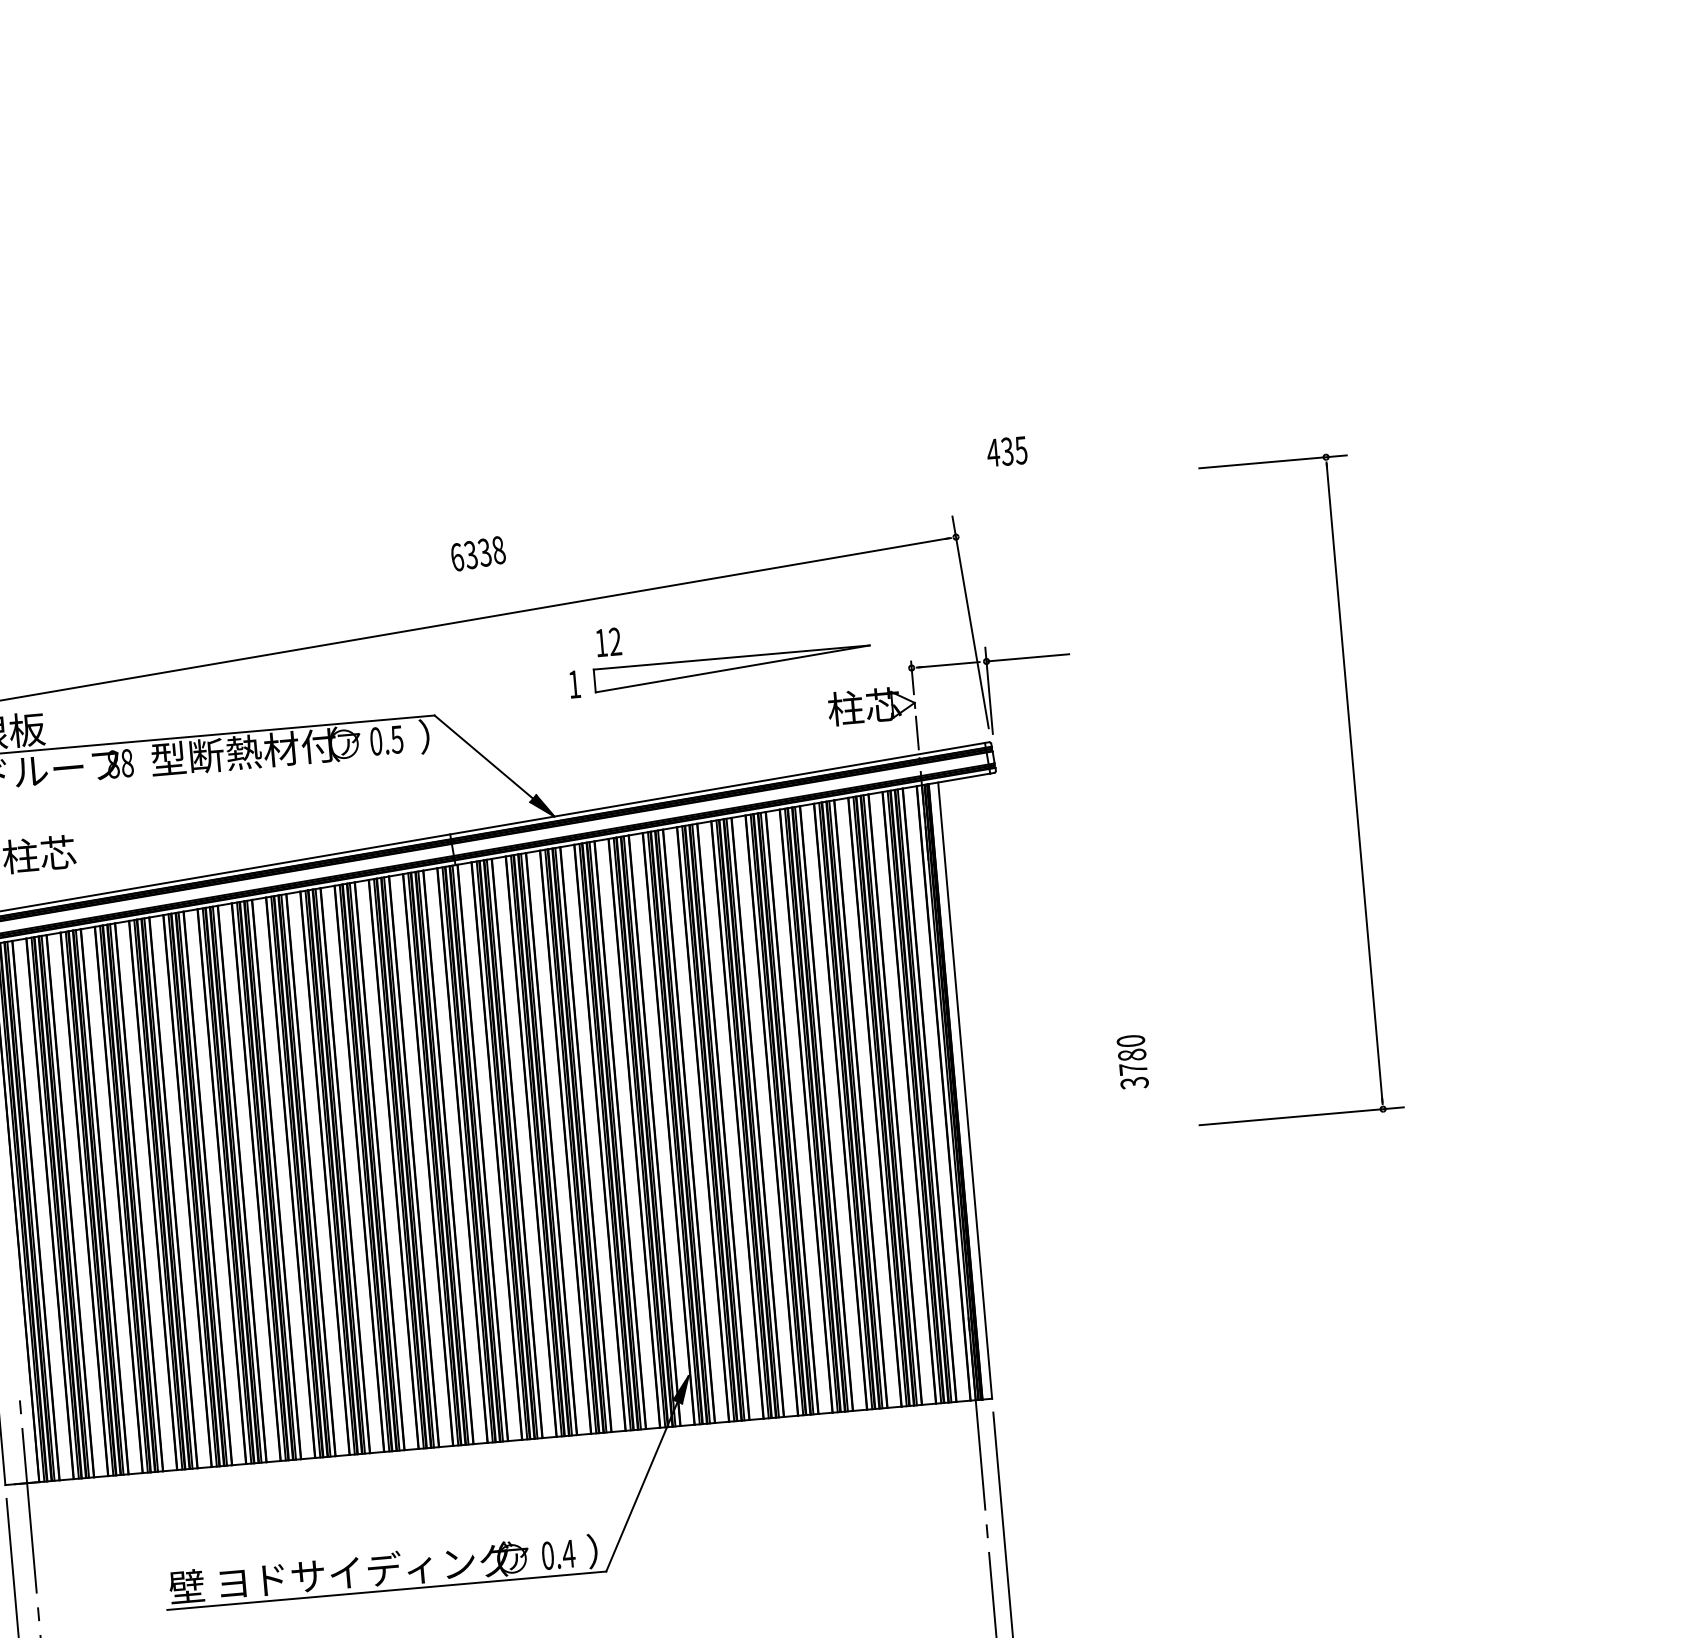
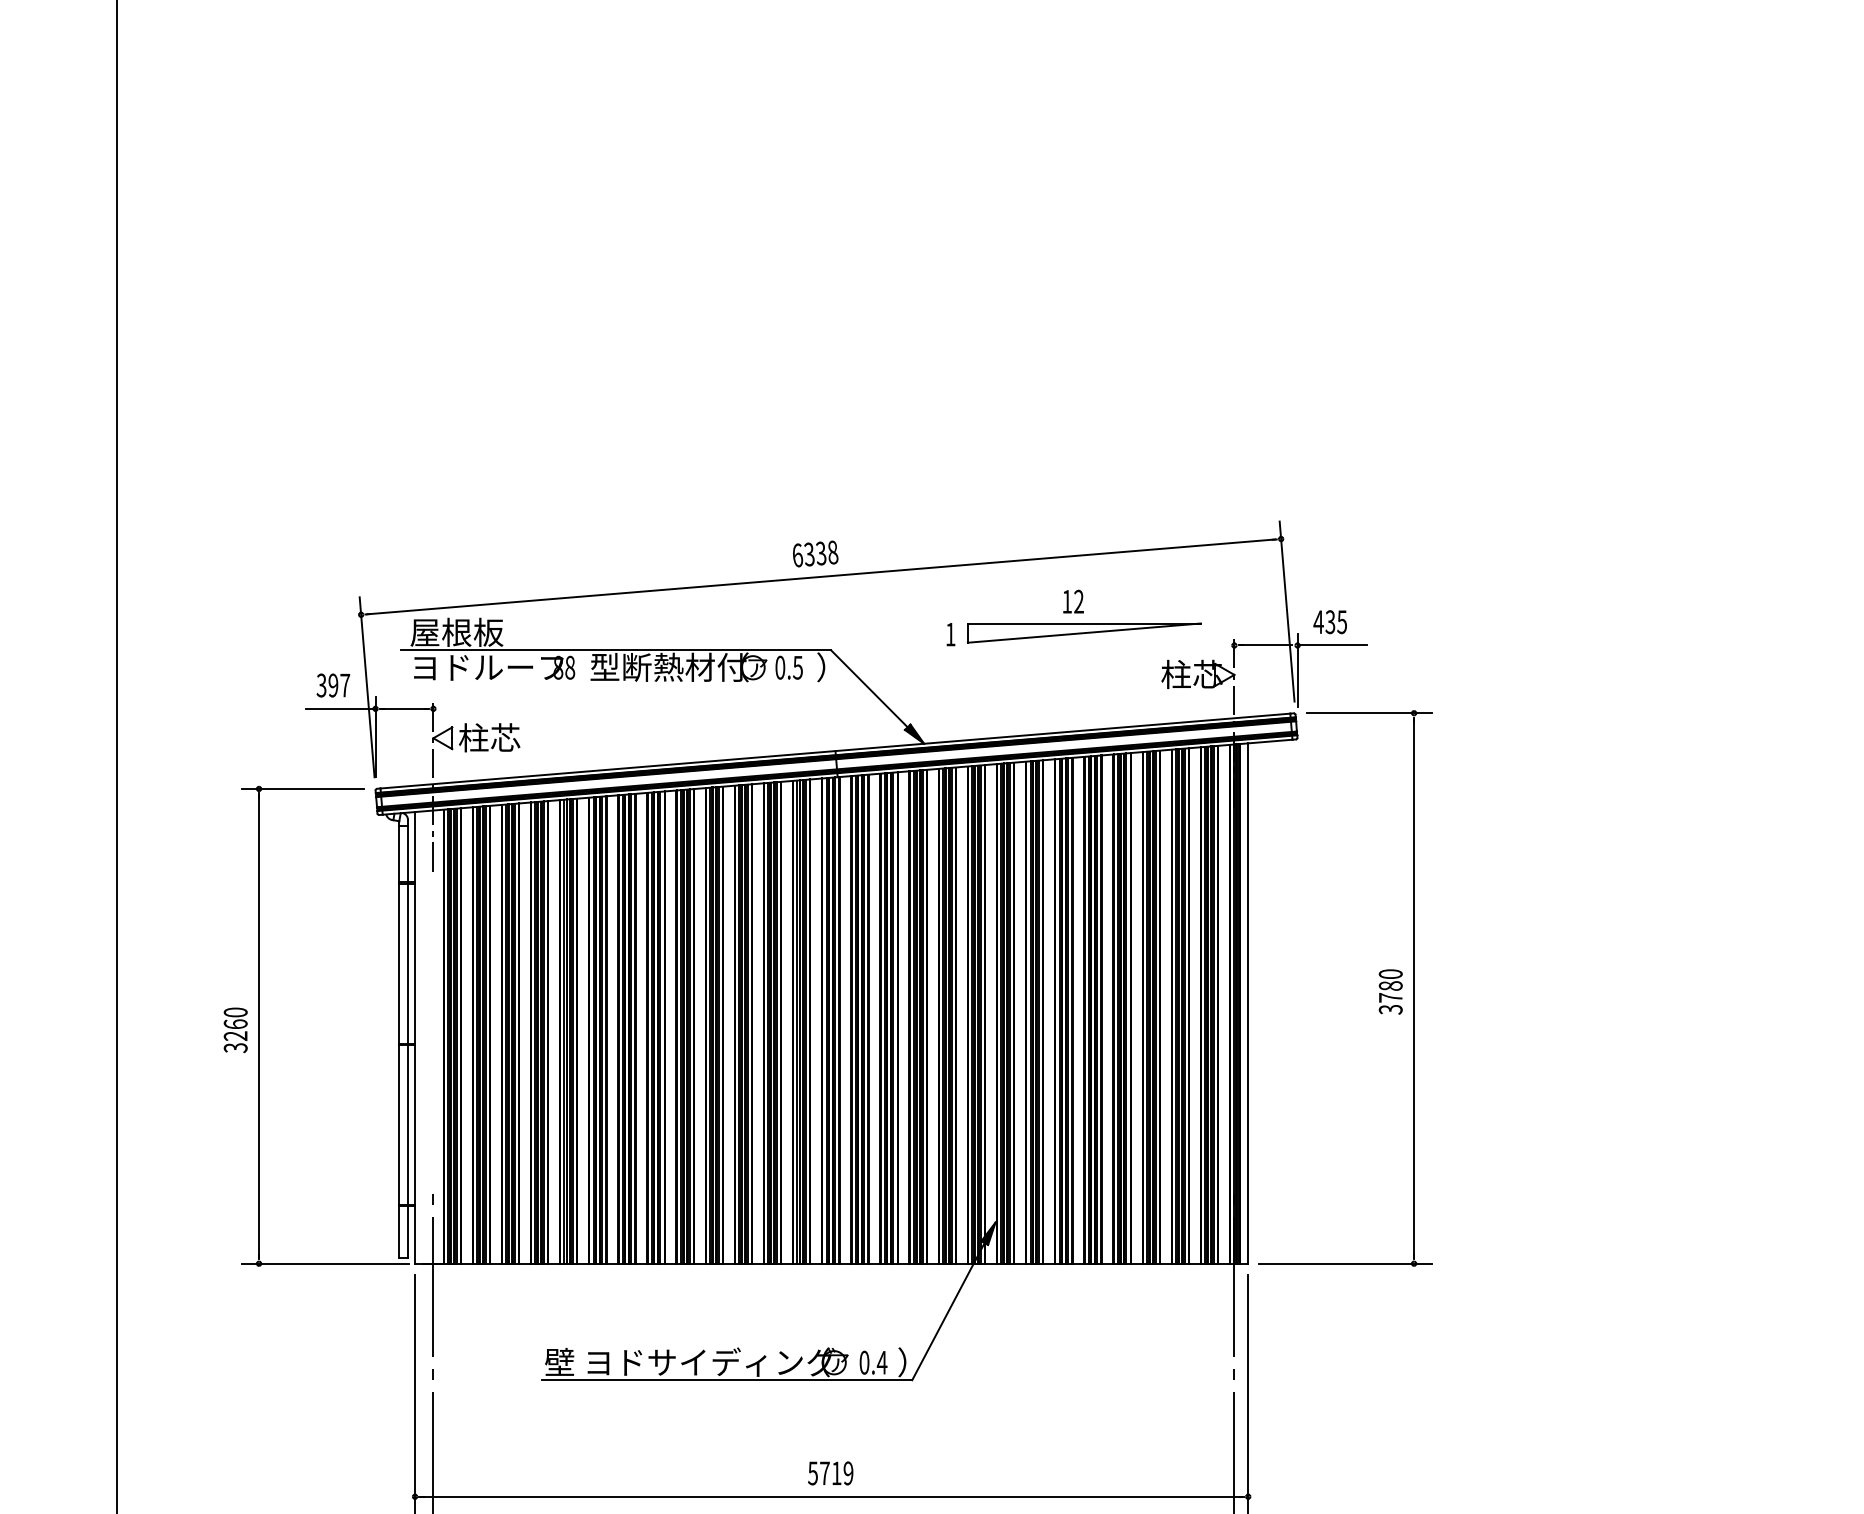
text: (1006, 452) -> (1329, 622), moved
text: (478, 553) -> (815, 553), moved
text: (608, 642) -> (1073, 601), moved
part: (1353, 783) -> (1413, 988), moved

